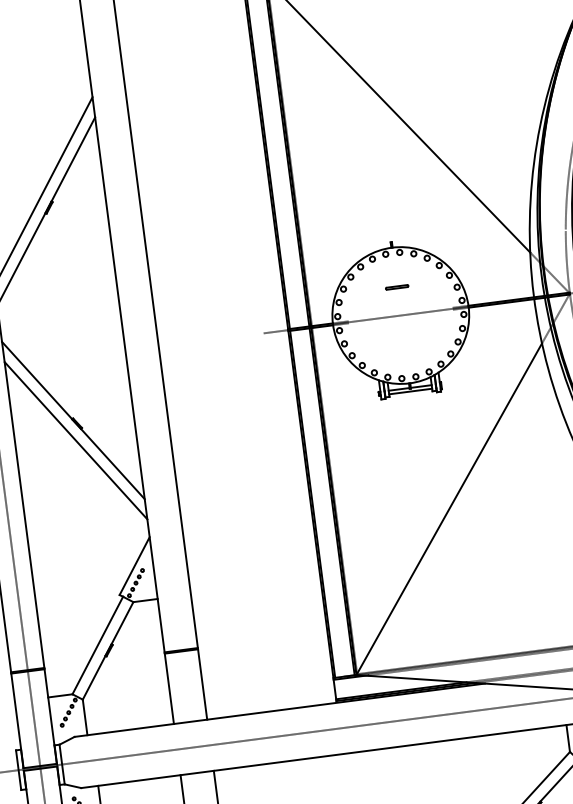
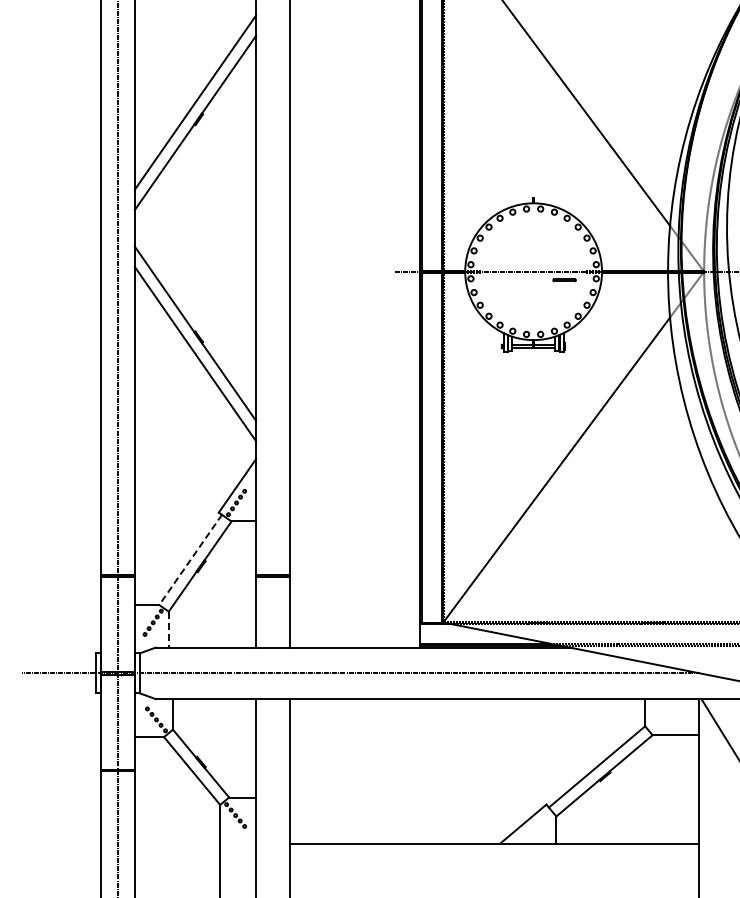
line: (397, 287) -> (564, 280), moved
line: (97, 646) -> (190, 560), solid -> dashed
line: (84, 717) -> (168, 629), solid -> dashed

